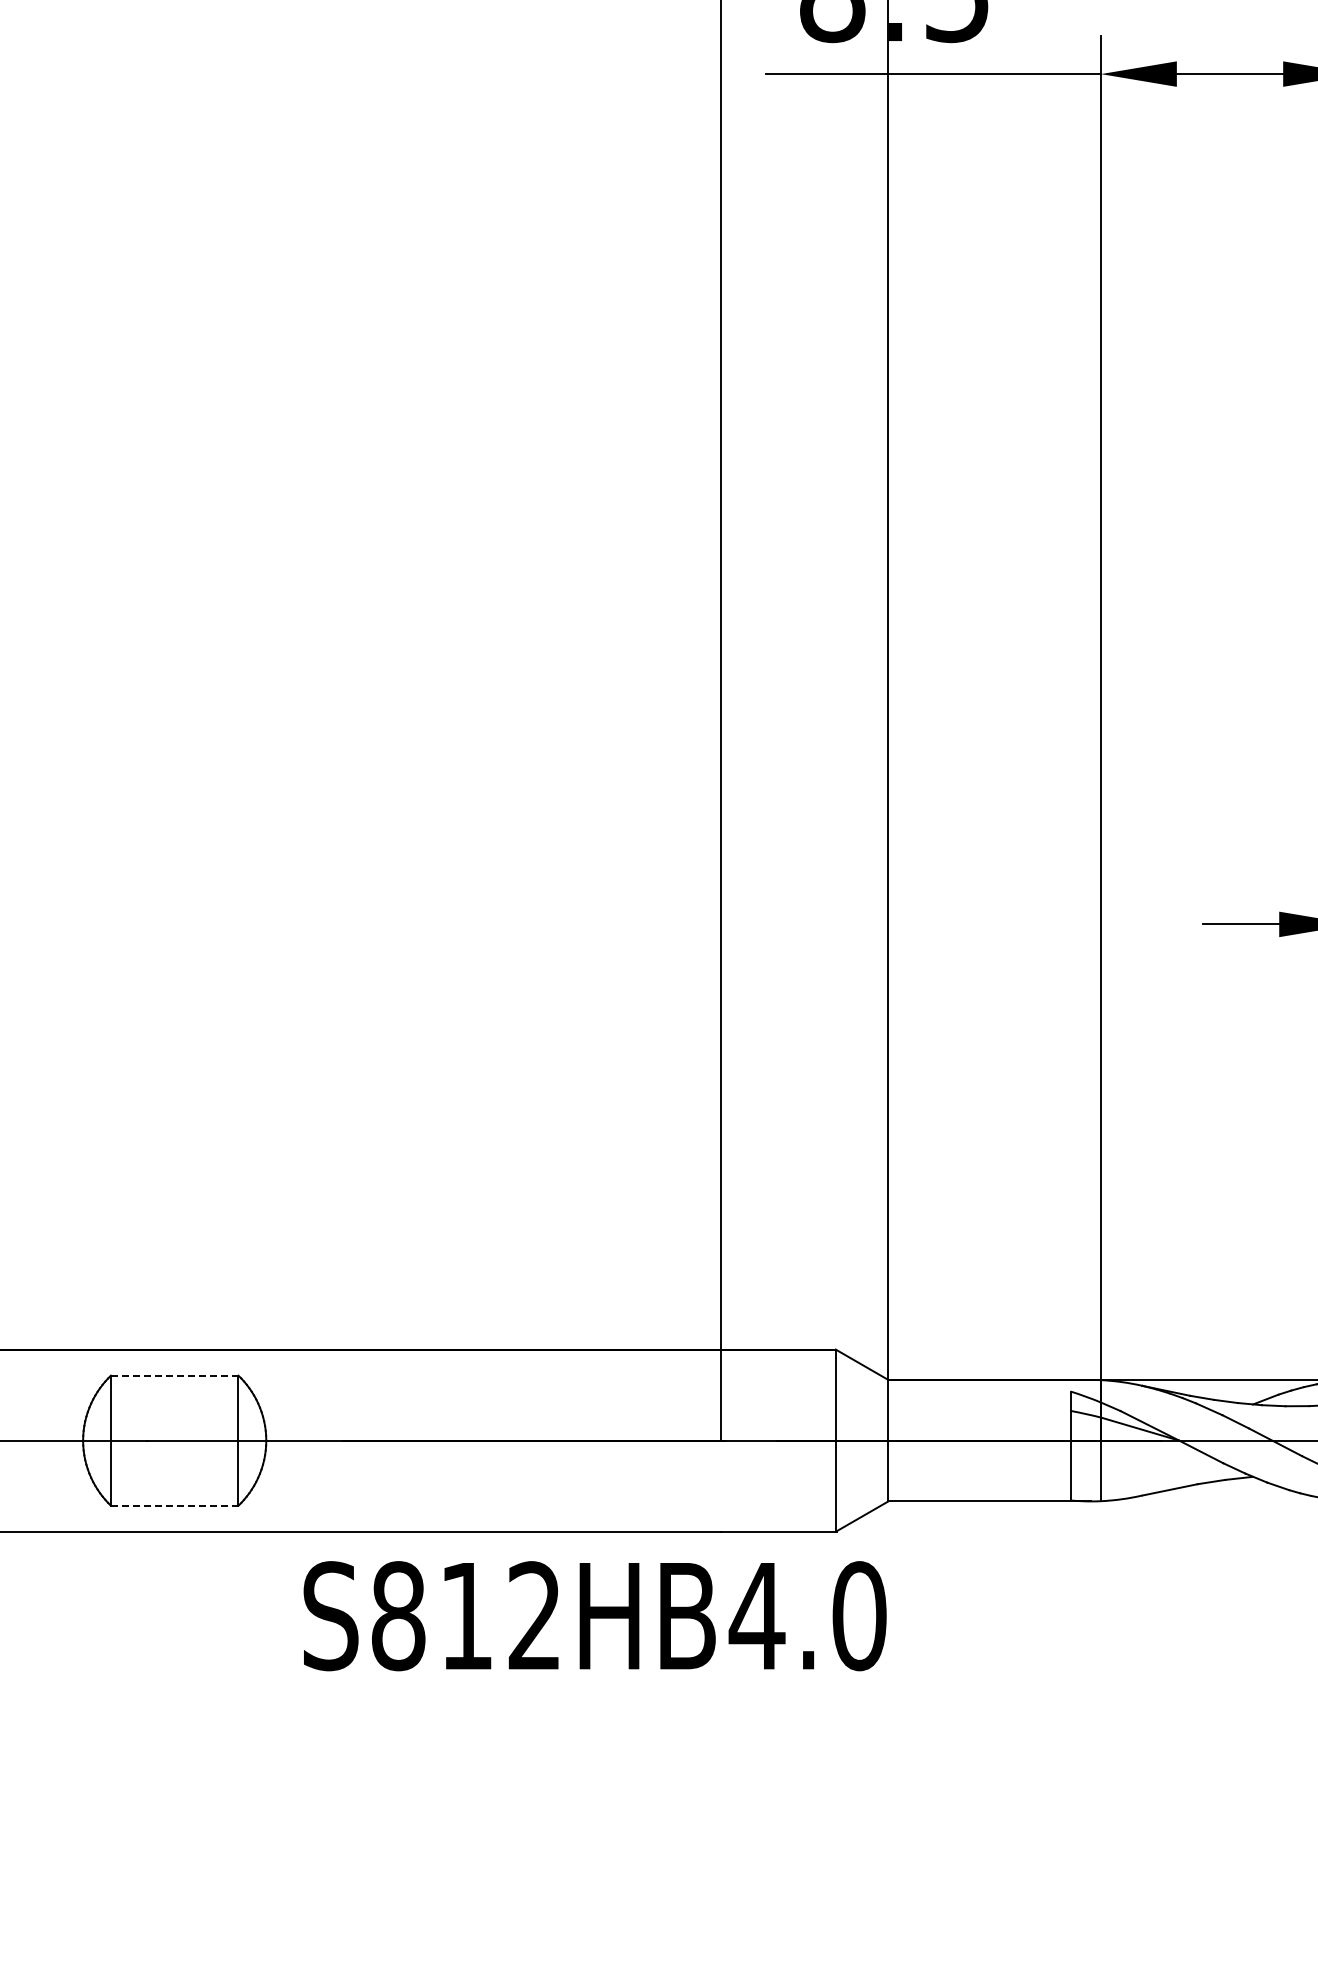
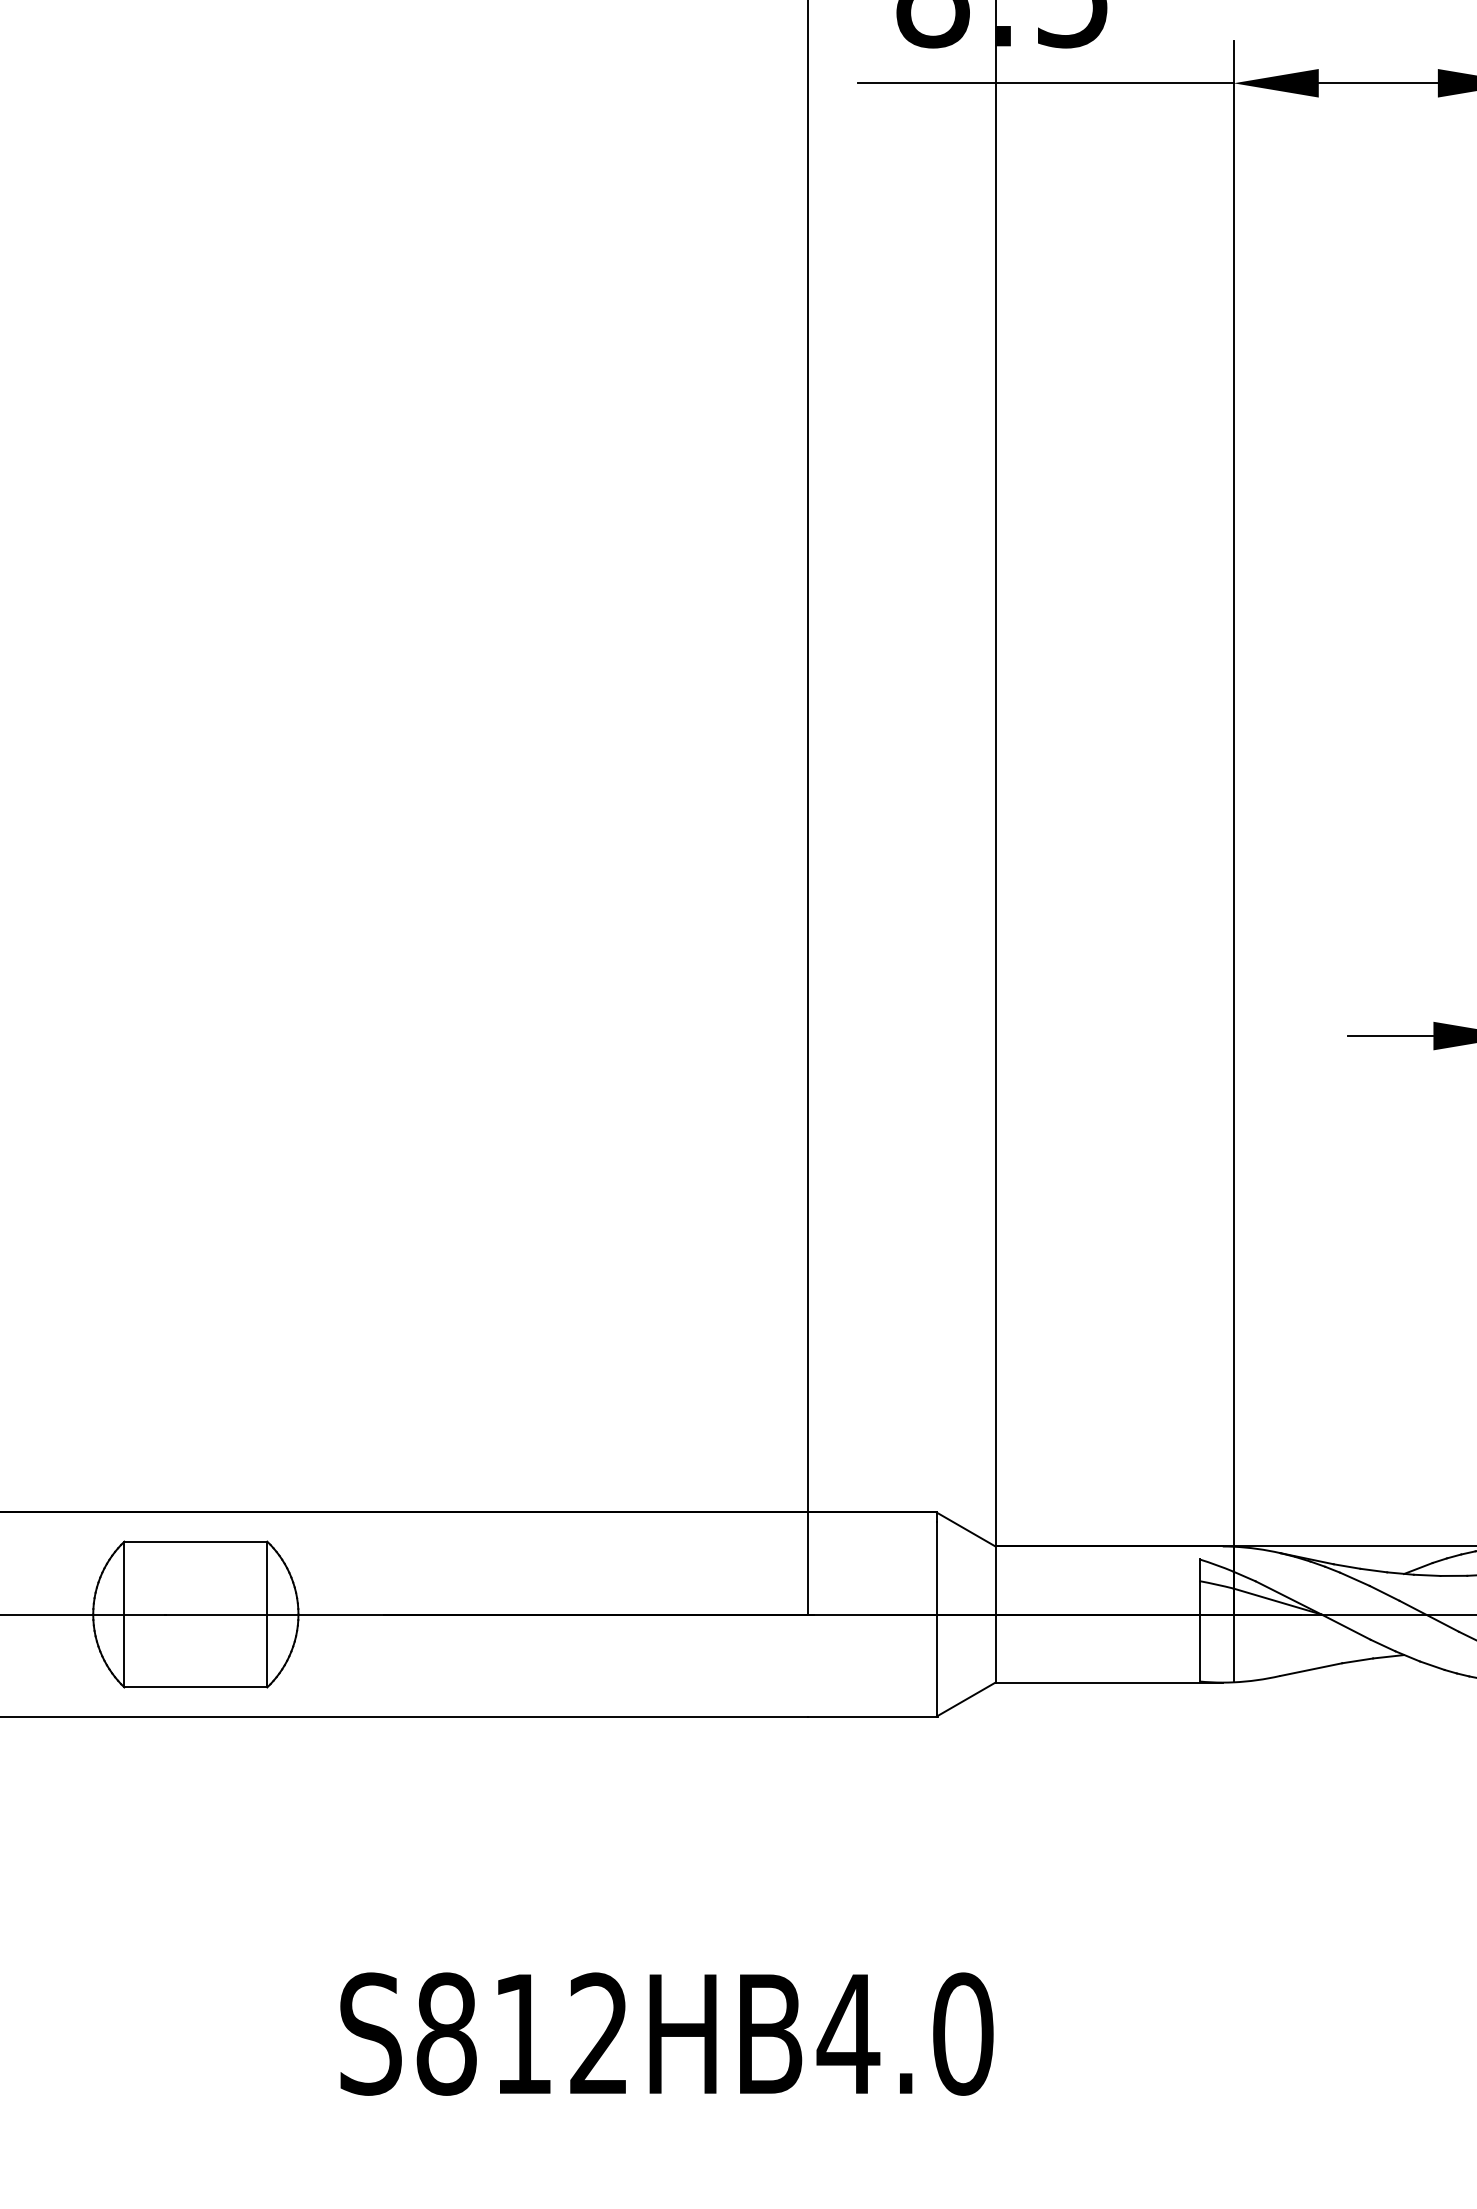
line: (174, 1375) -> (195, 1541), dashed -> solid
line: (174, 1505) -> (195, 1687), dashed -> solid
text: (594, 1616) -> (666, 2034), moved

